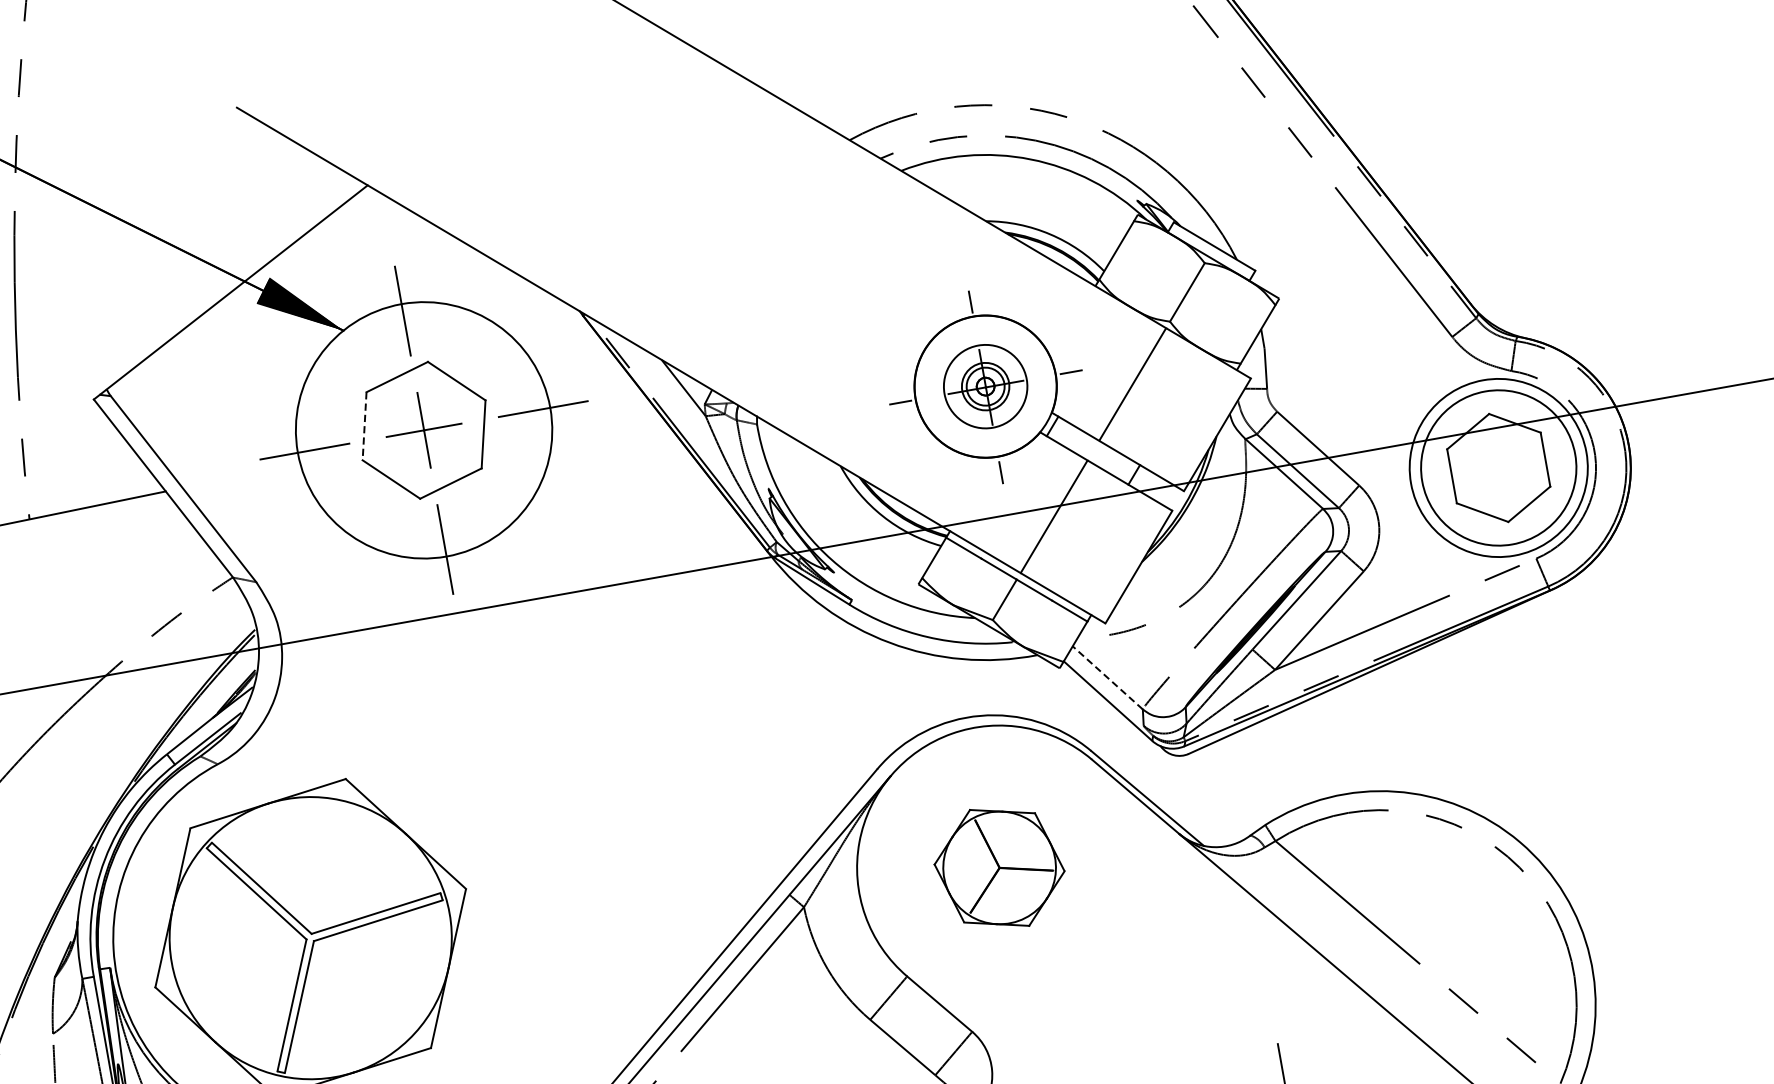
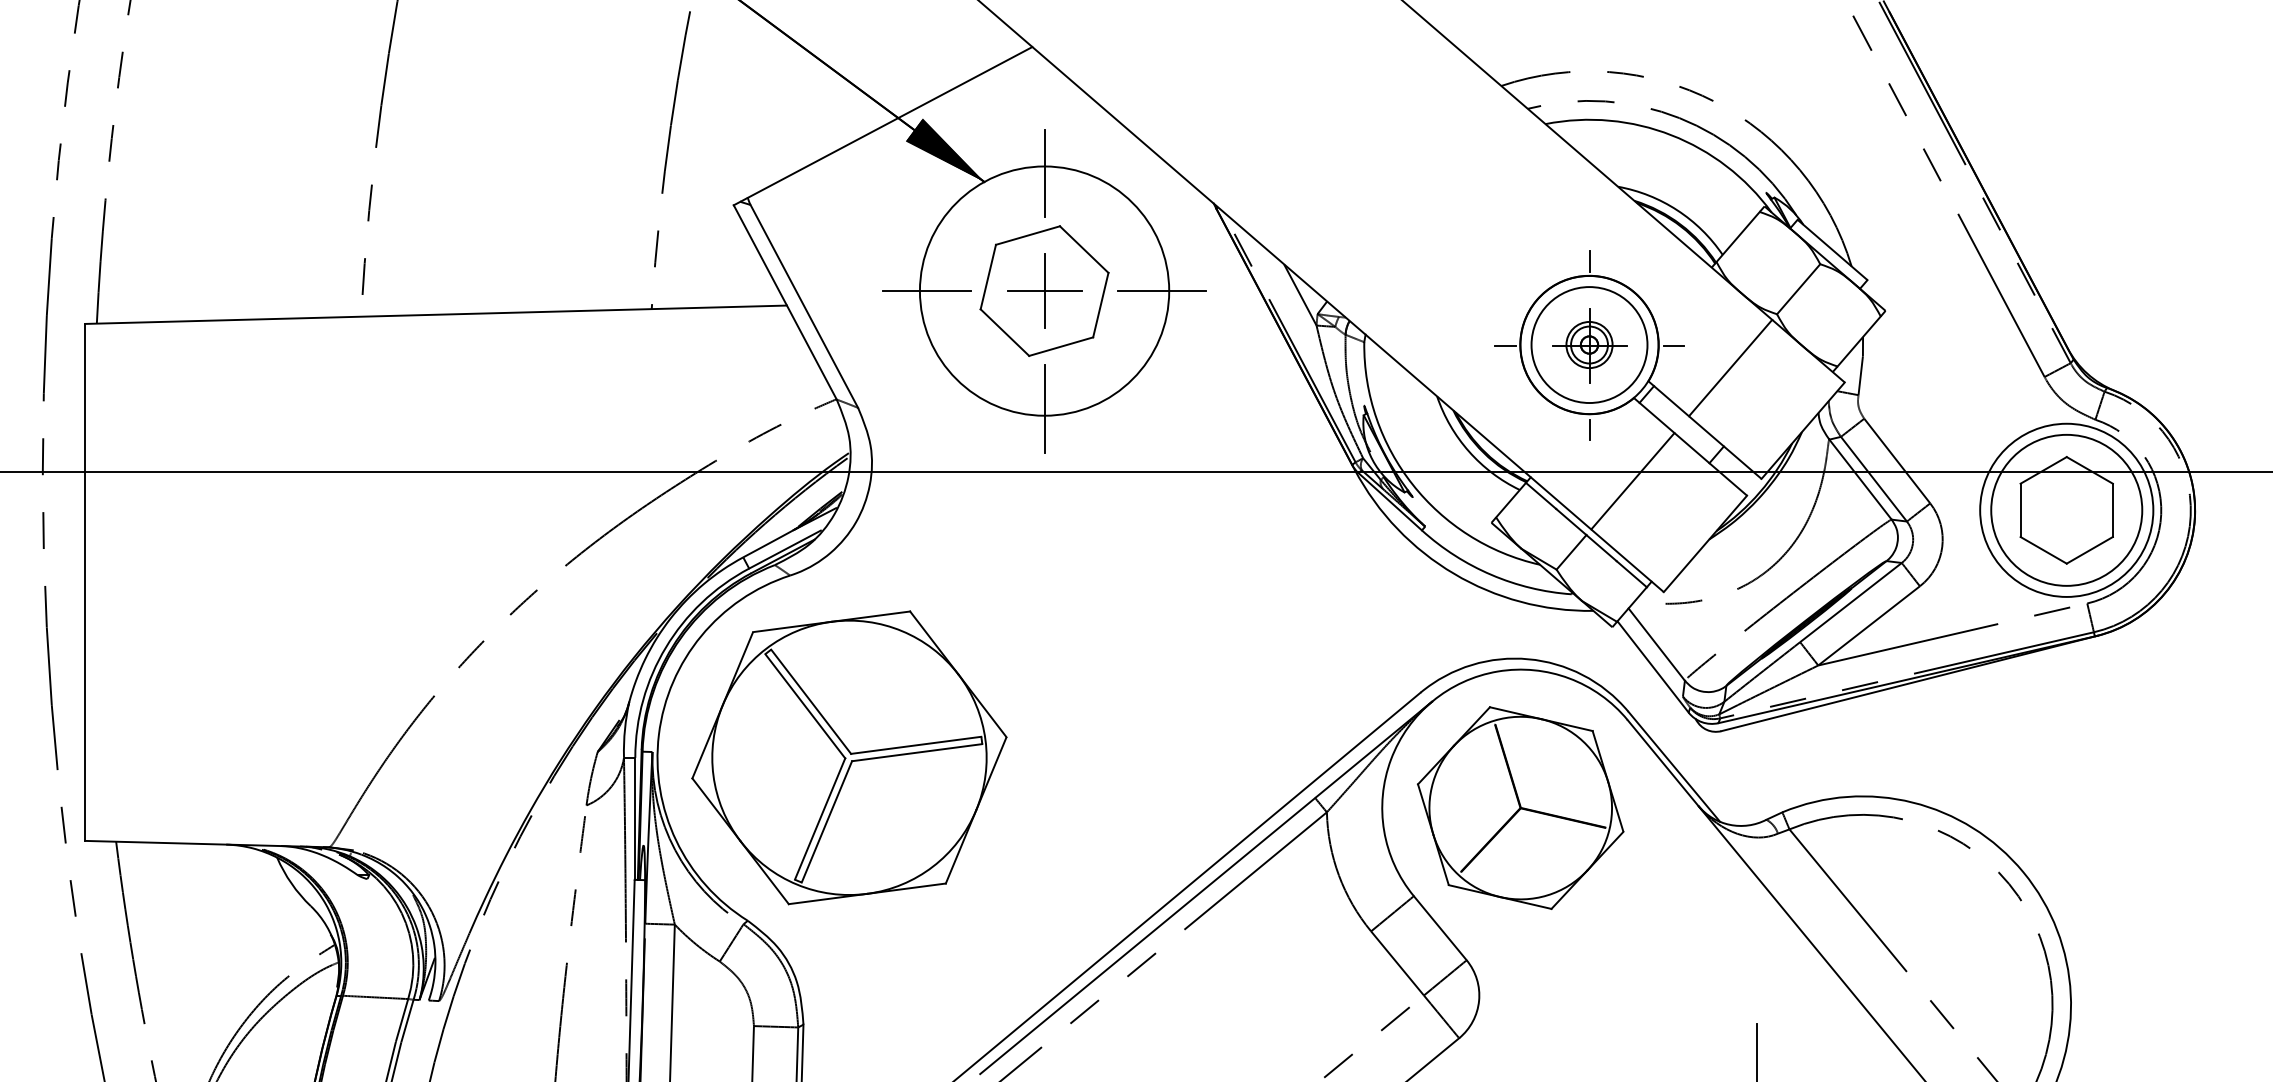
circle: (985, 387) -> (1589, 345), size x1.43
line: (364, 426) -> (988, 277), dashed -> solid
line: (1107, 677) -> (1656, 644), dashed -> solid
part: (999, 867) -> (1520, 807), size x1.67

